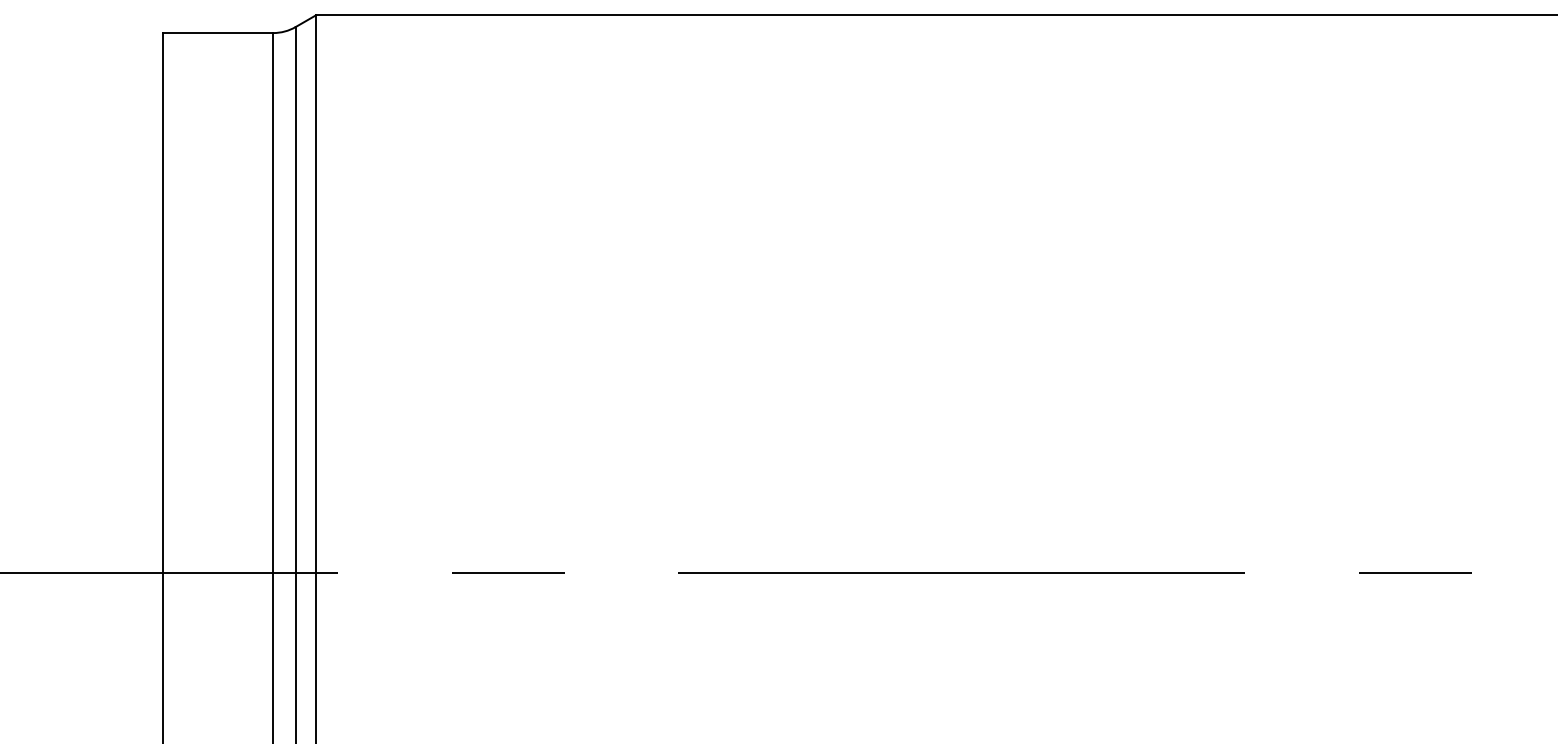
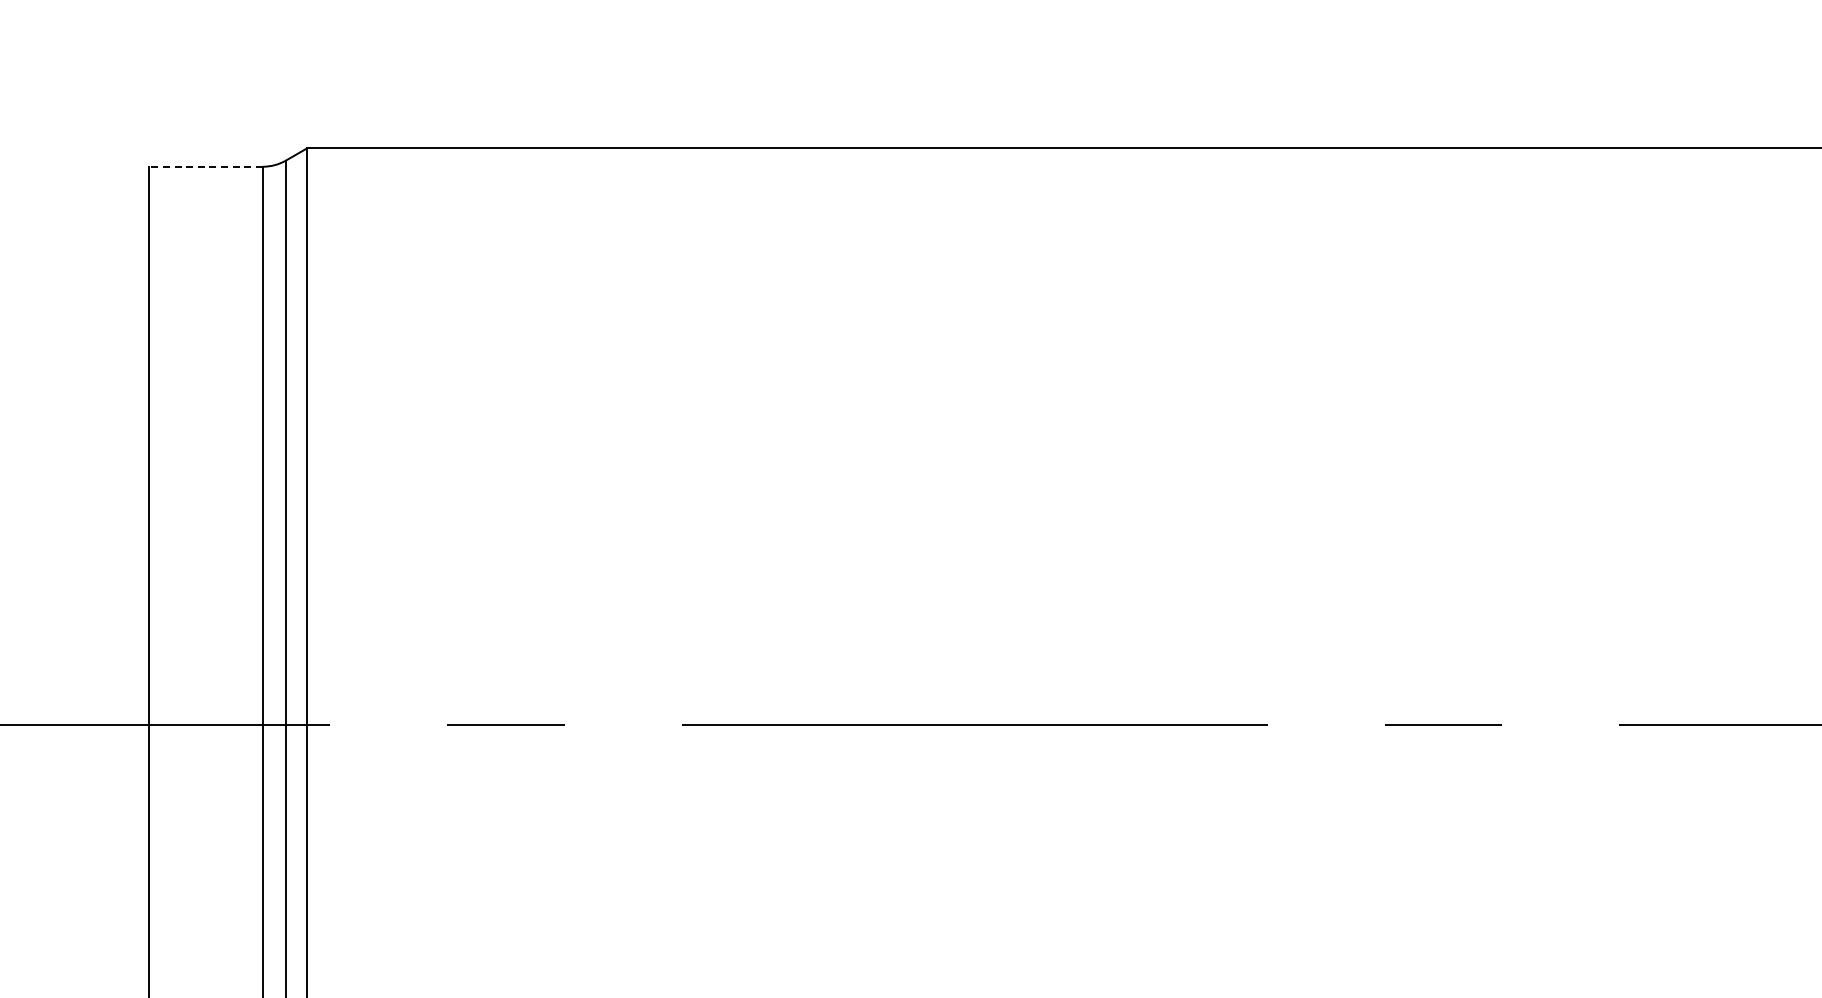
line: (218, 32) -> (206, 166), solid -> dashed

